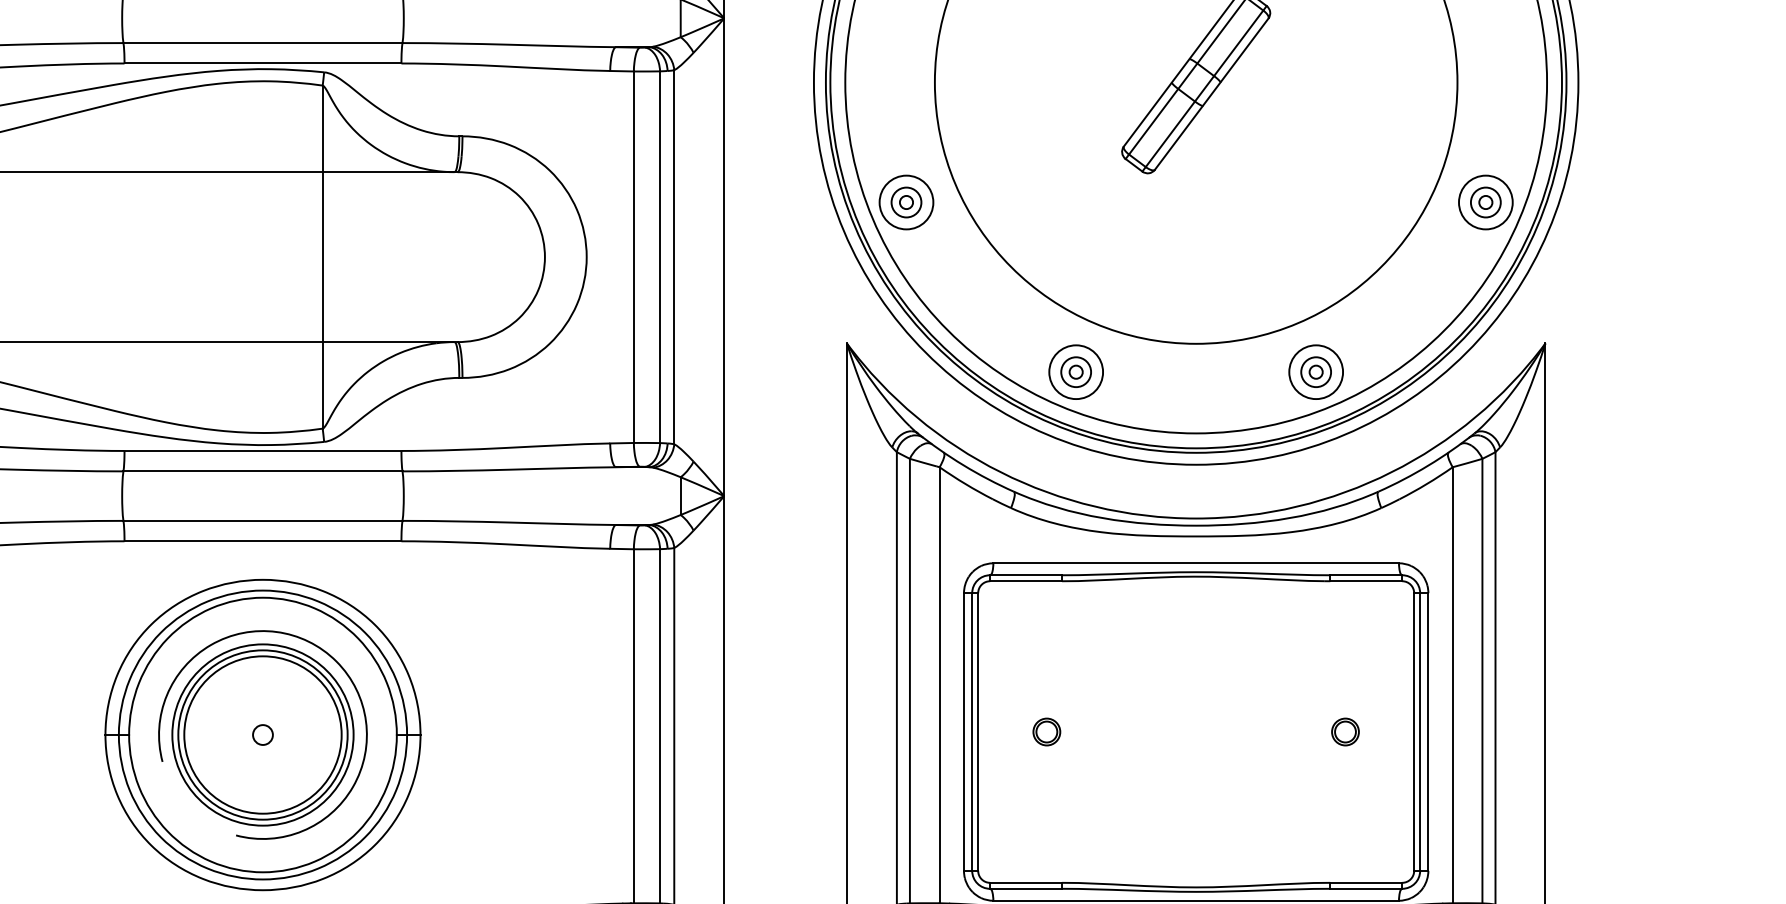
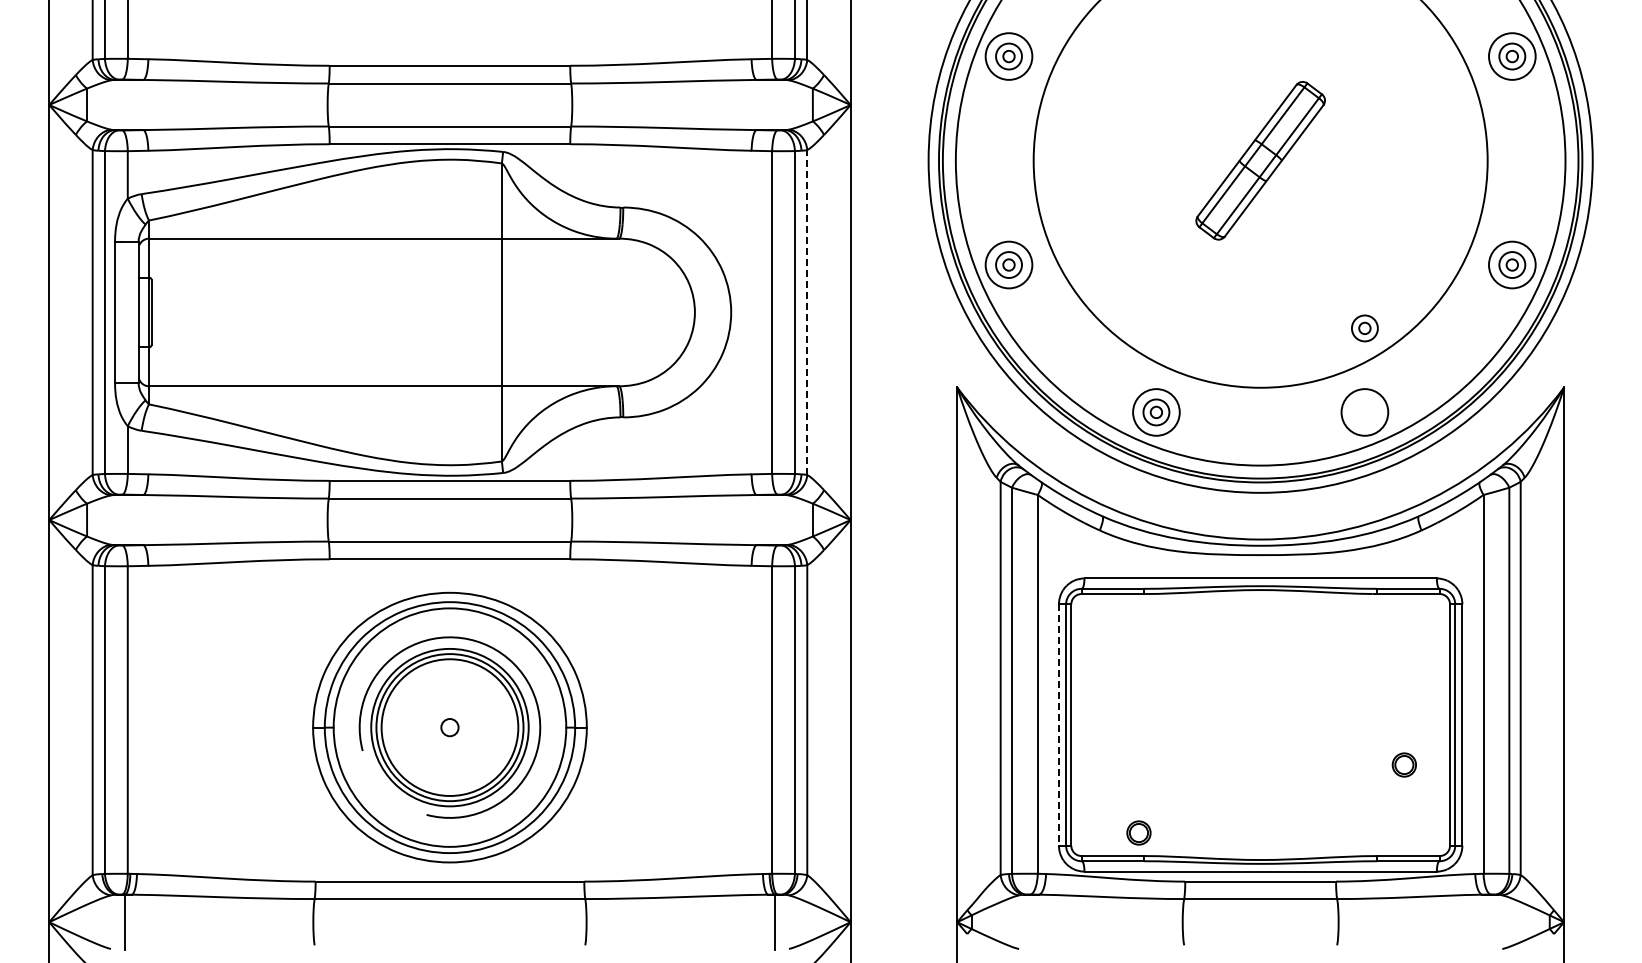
line: (674, 257) -> (807, 312), solid -> dashed
part: (1315, 372) -> (1364, 328), moved
part: (1046, 731) -> (1138, 832), moved
part: (1344, 731) -> (1403, 764), moved
line: (963, 732) -> (1058, 725), solid -> dashed

